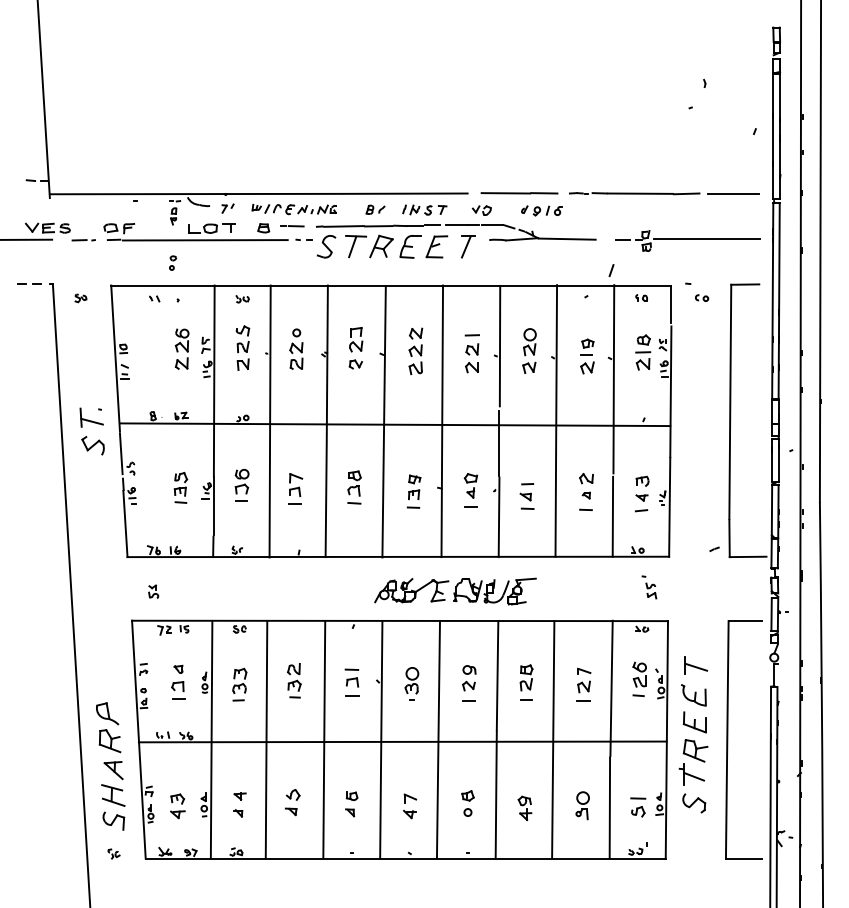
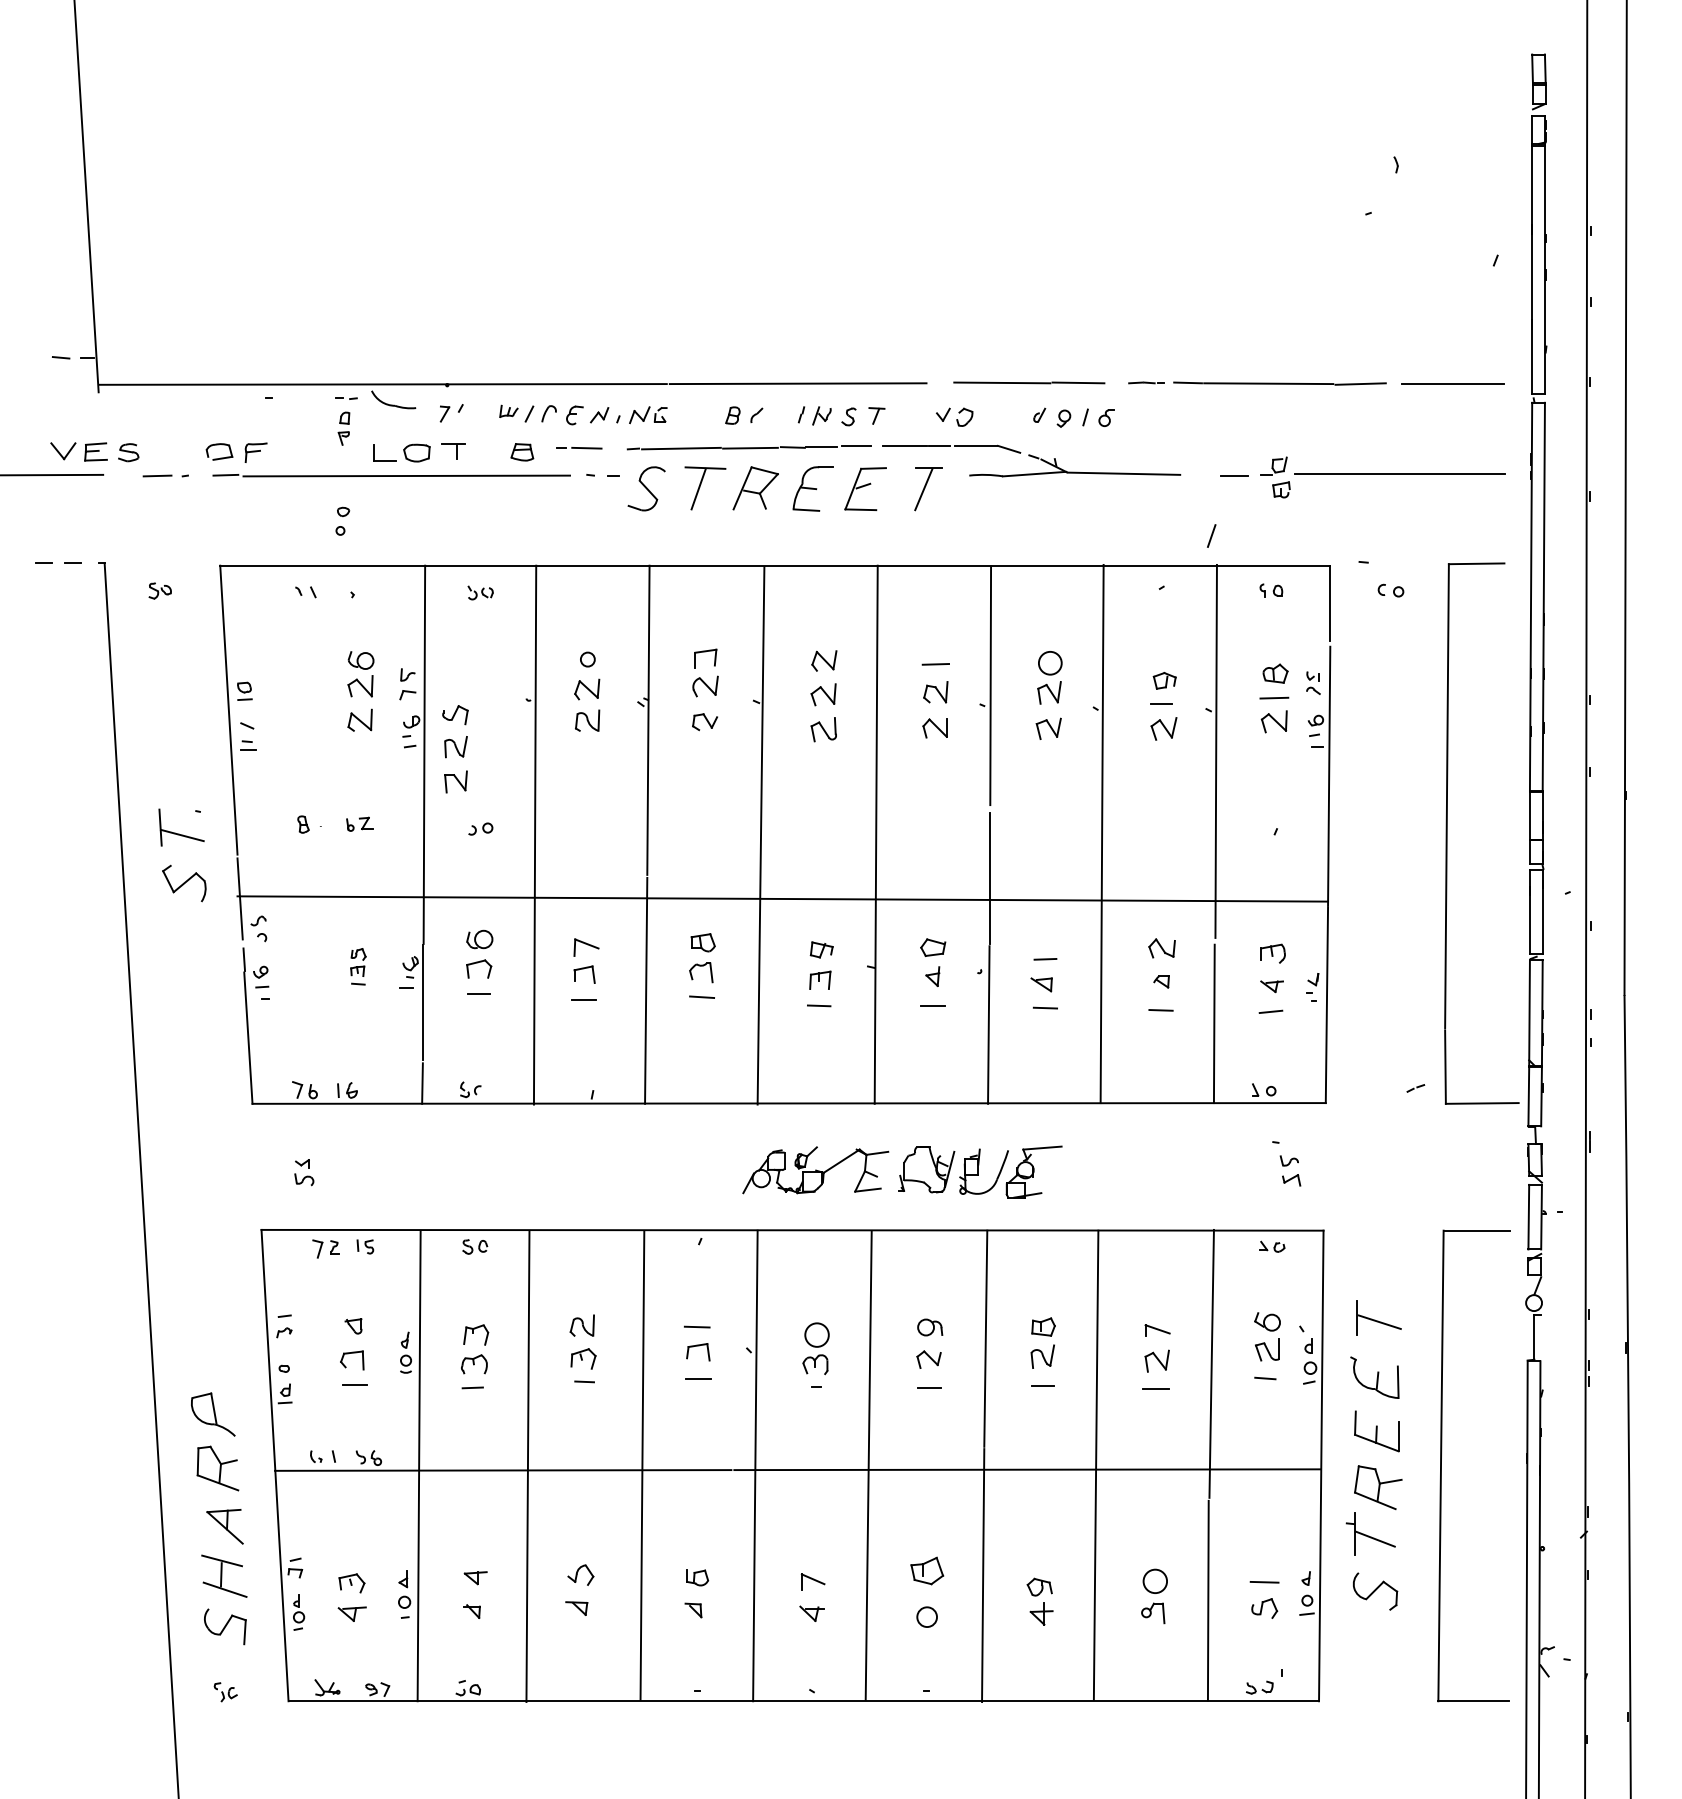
part: (242, 347) -> (454, 747), moved
line: (394, 424) -> (781, 898), moved
part: (180, 487) -> (357, 965), size x0.6
part: (467, 803) -> (926, 1592), size x1.4

